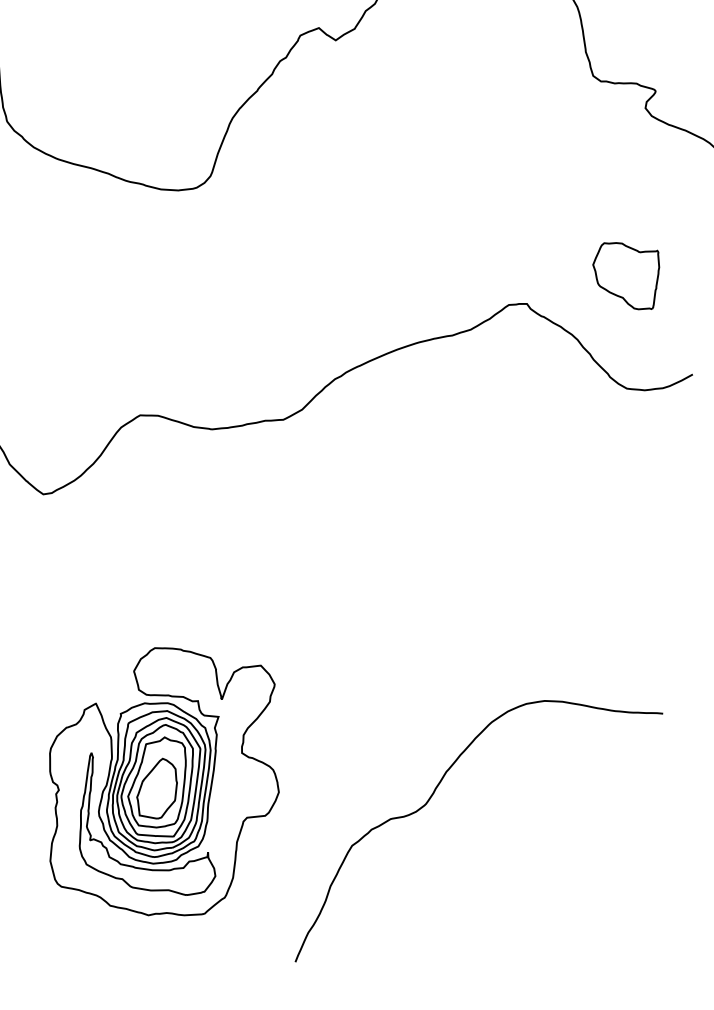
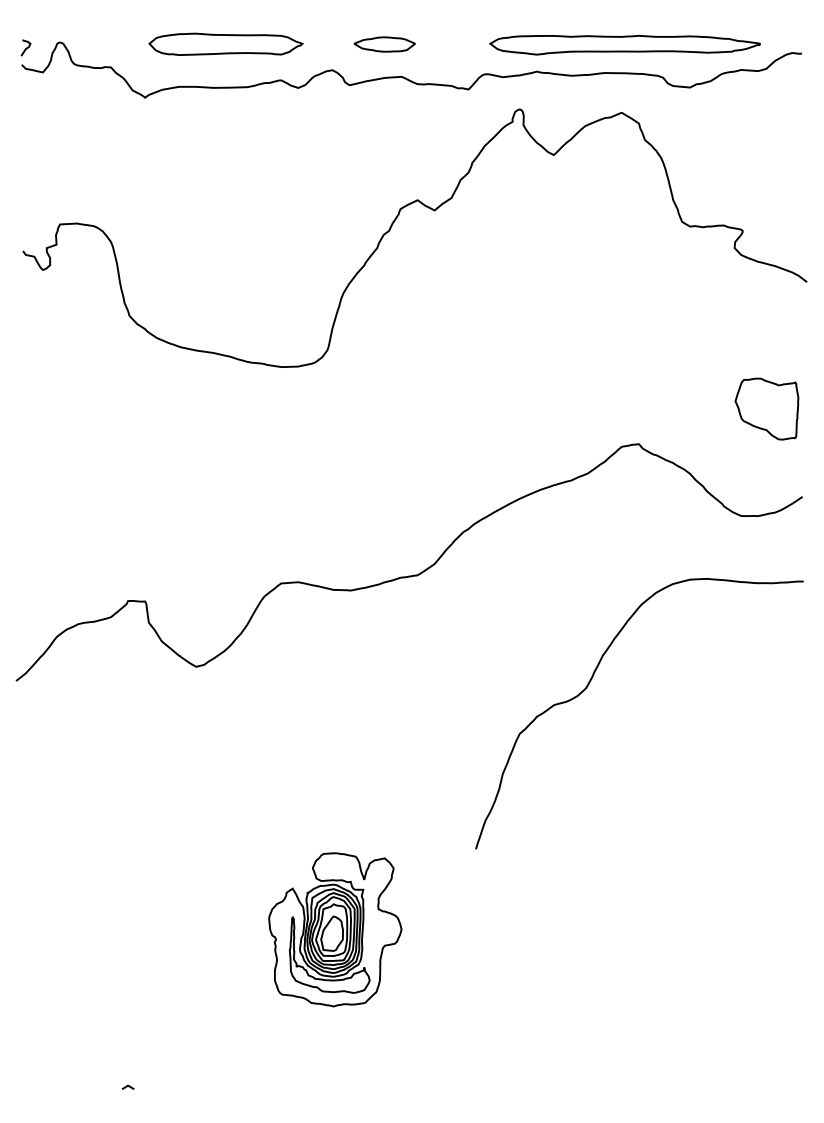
part: (624, 275) -> (766, 408), moved
part: (163, 781) -> (335, 929), size x0.6
curve: (428, 802) -> (588, 686), moved

